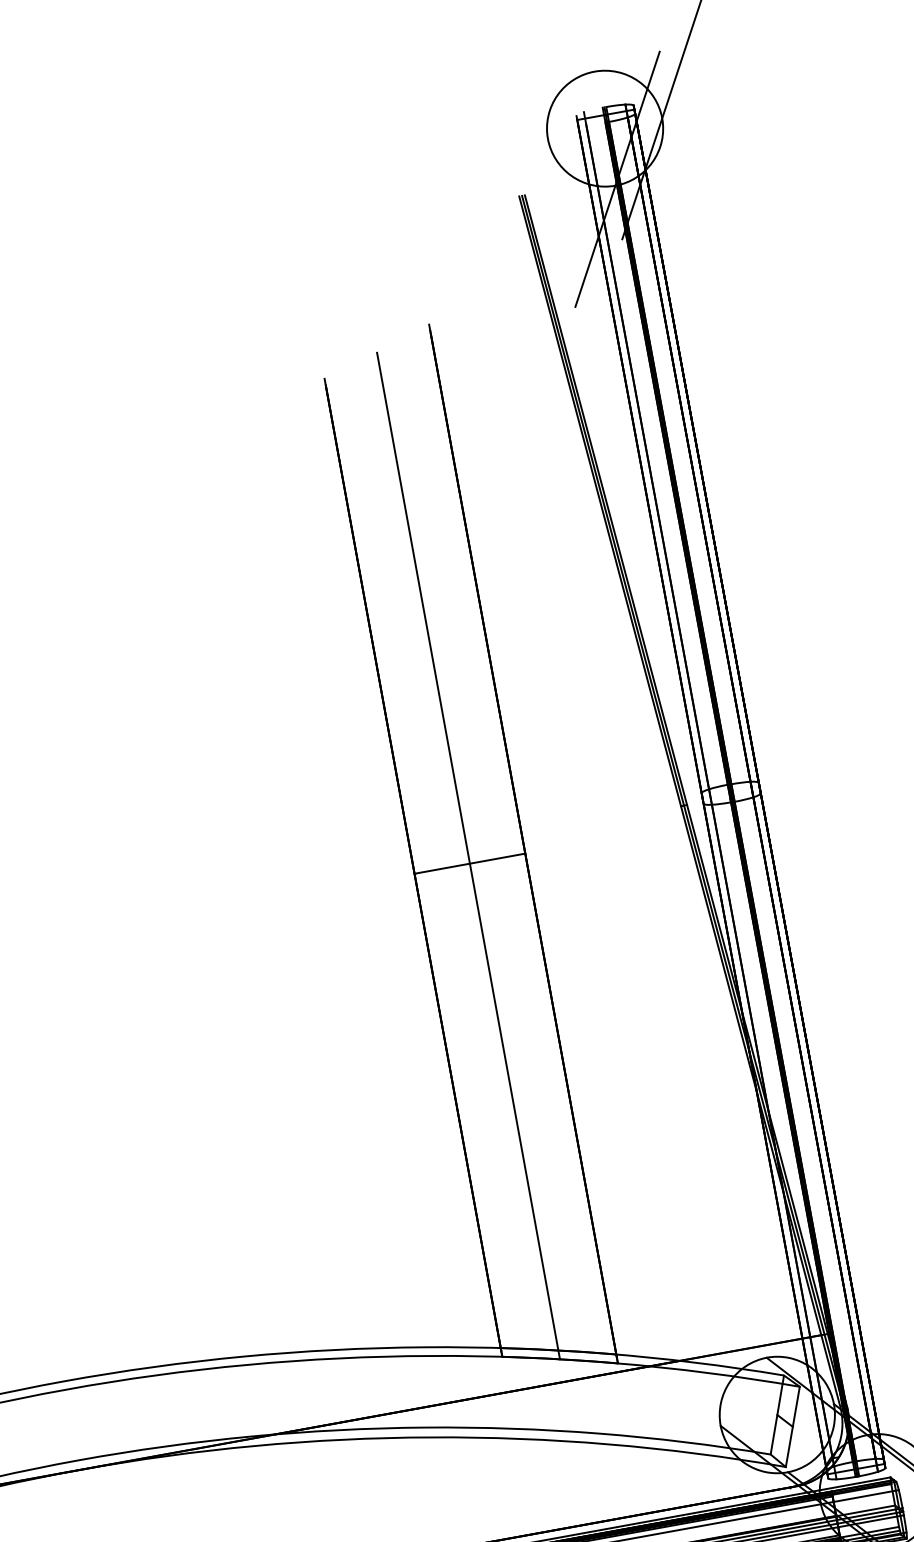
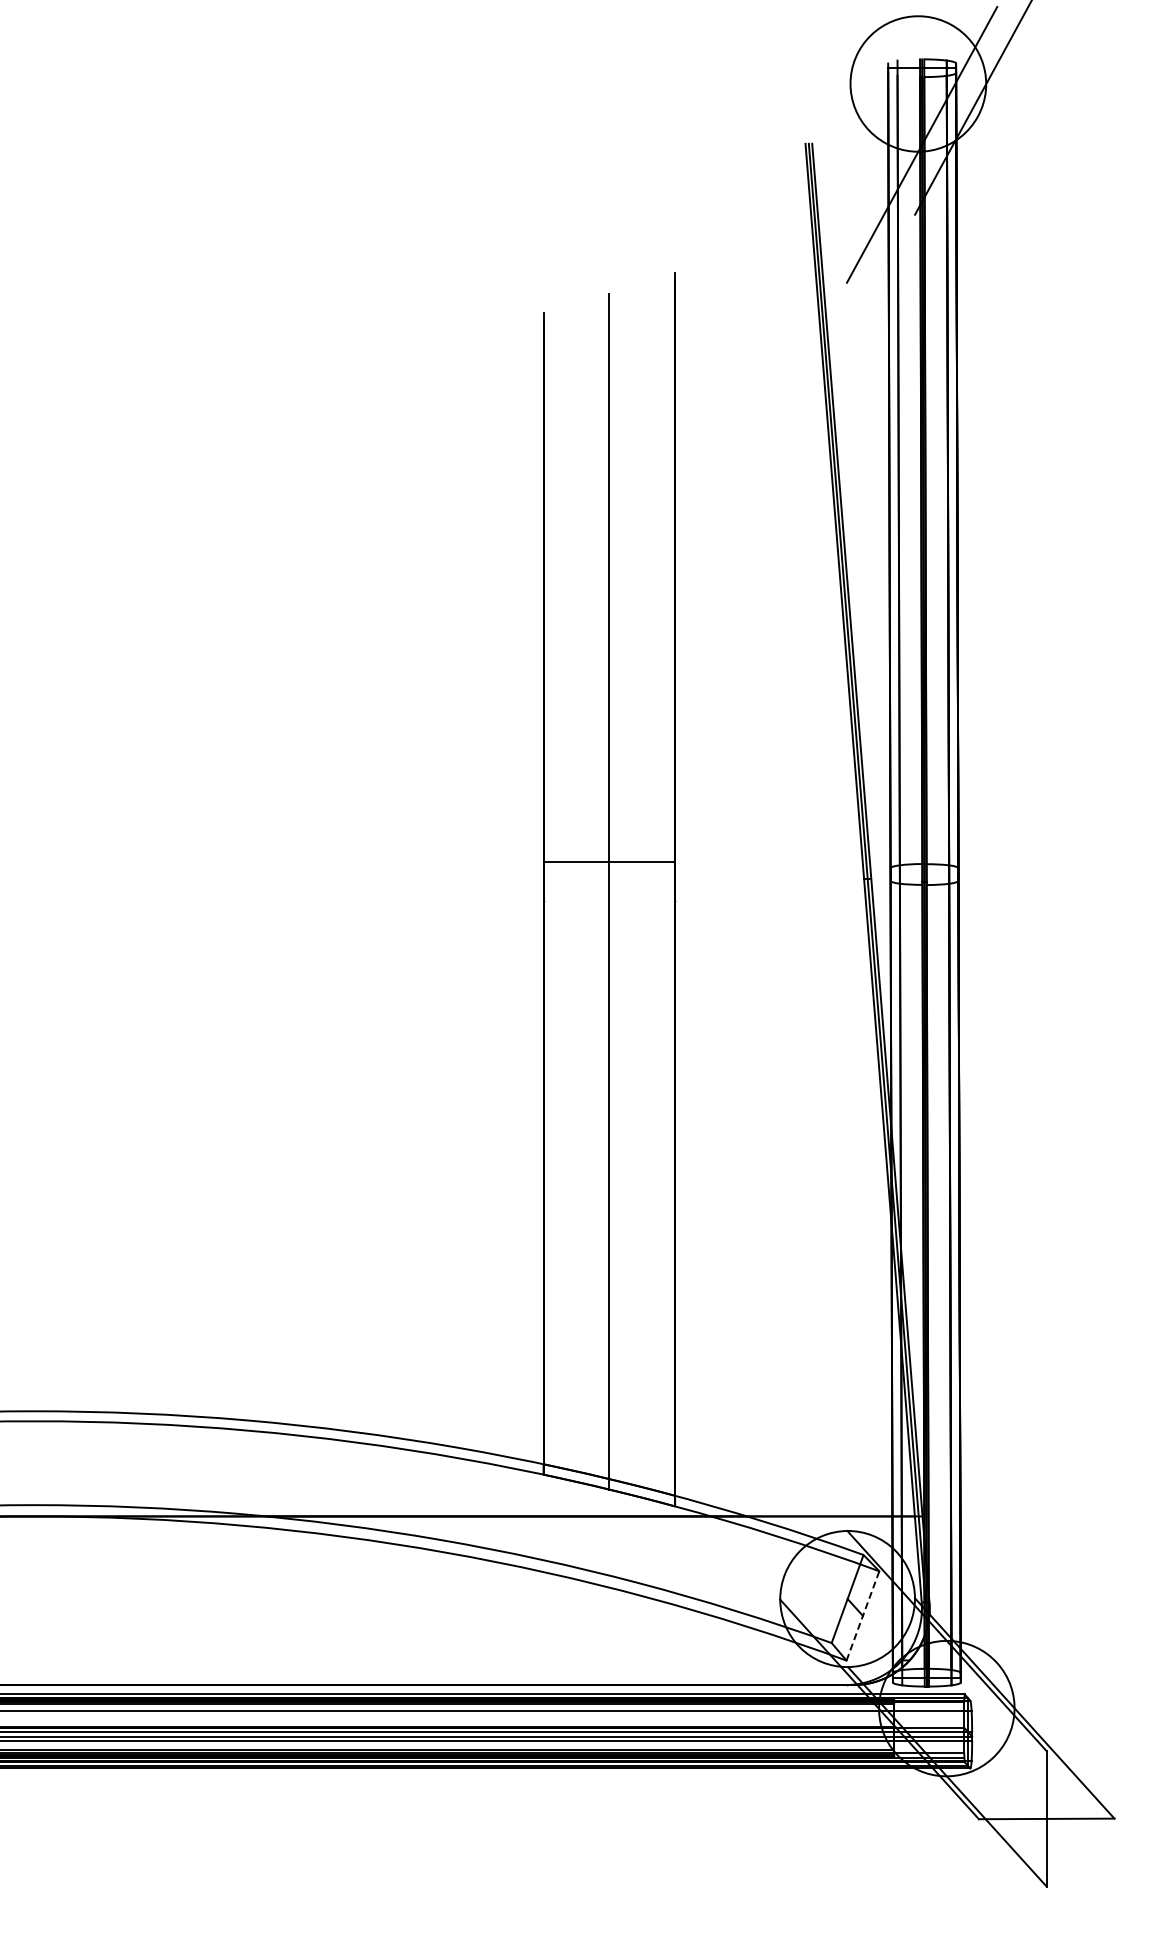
line: (469, 863) -> (609, 861), moved
line: (792, 1426) -> (862, 1615), solid -> dashed

